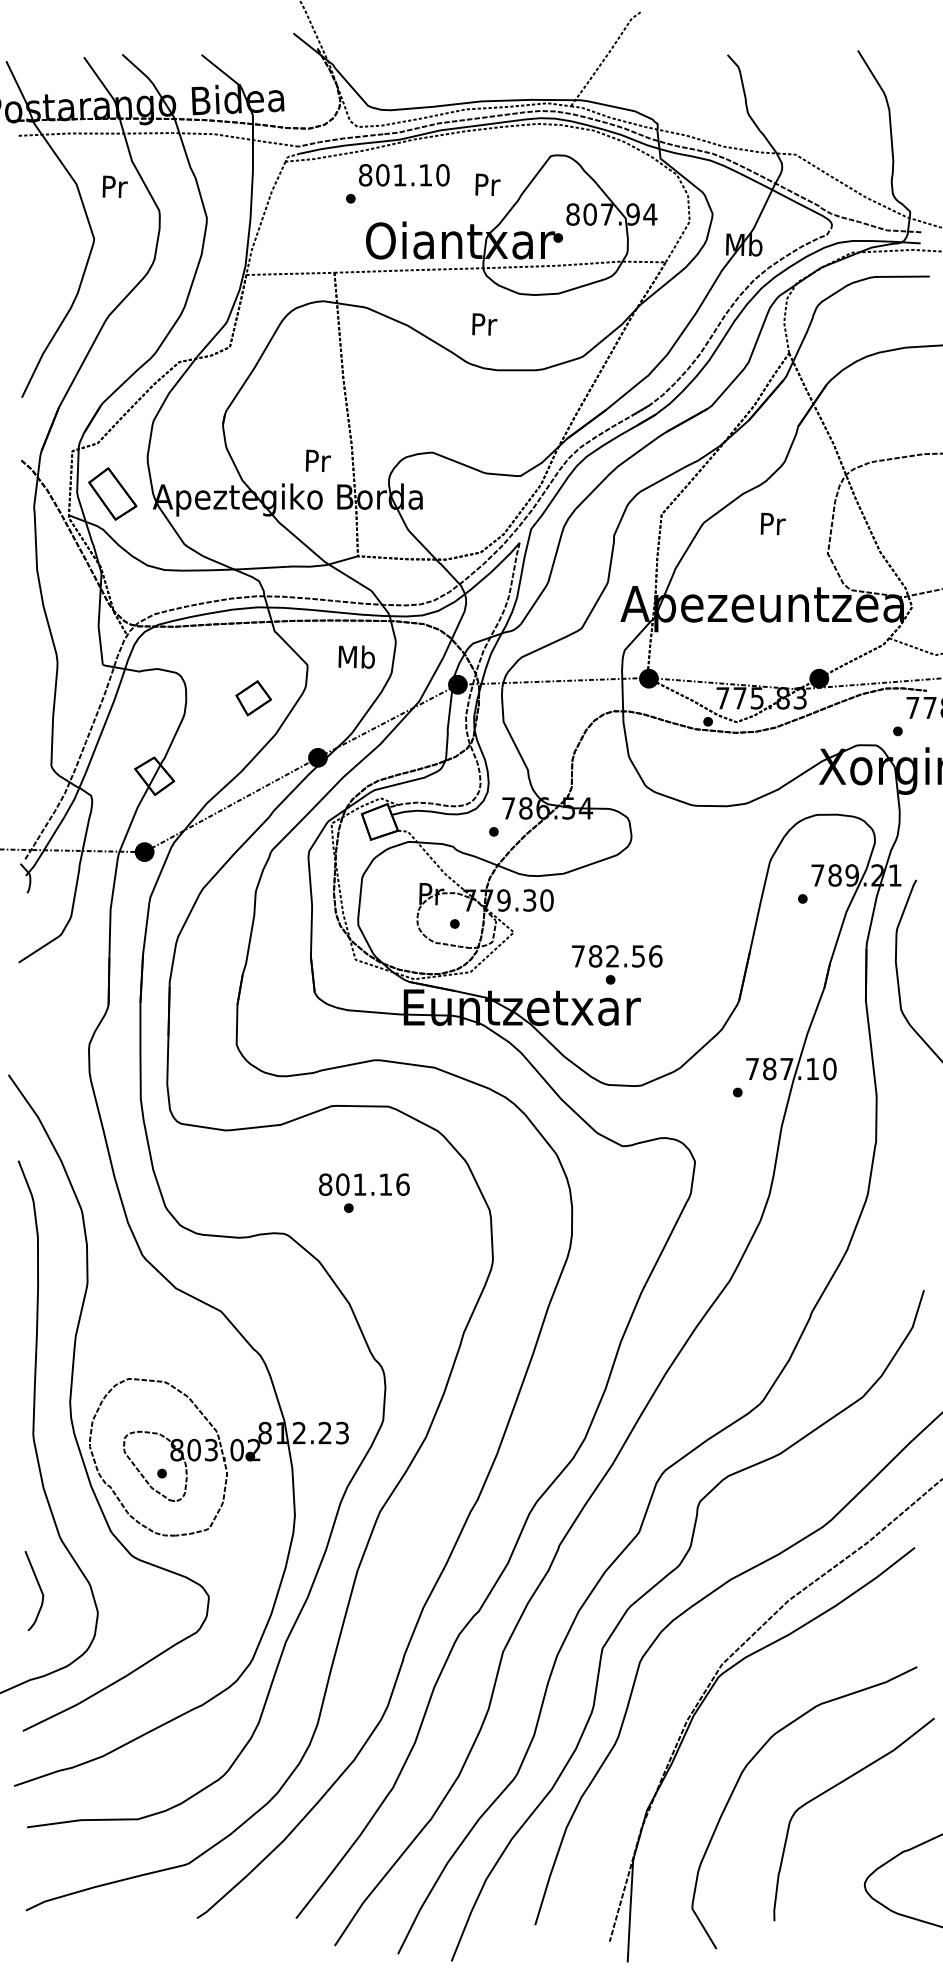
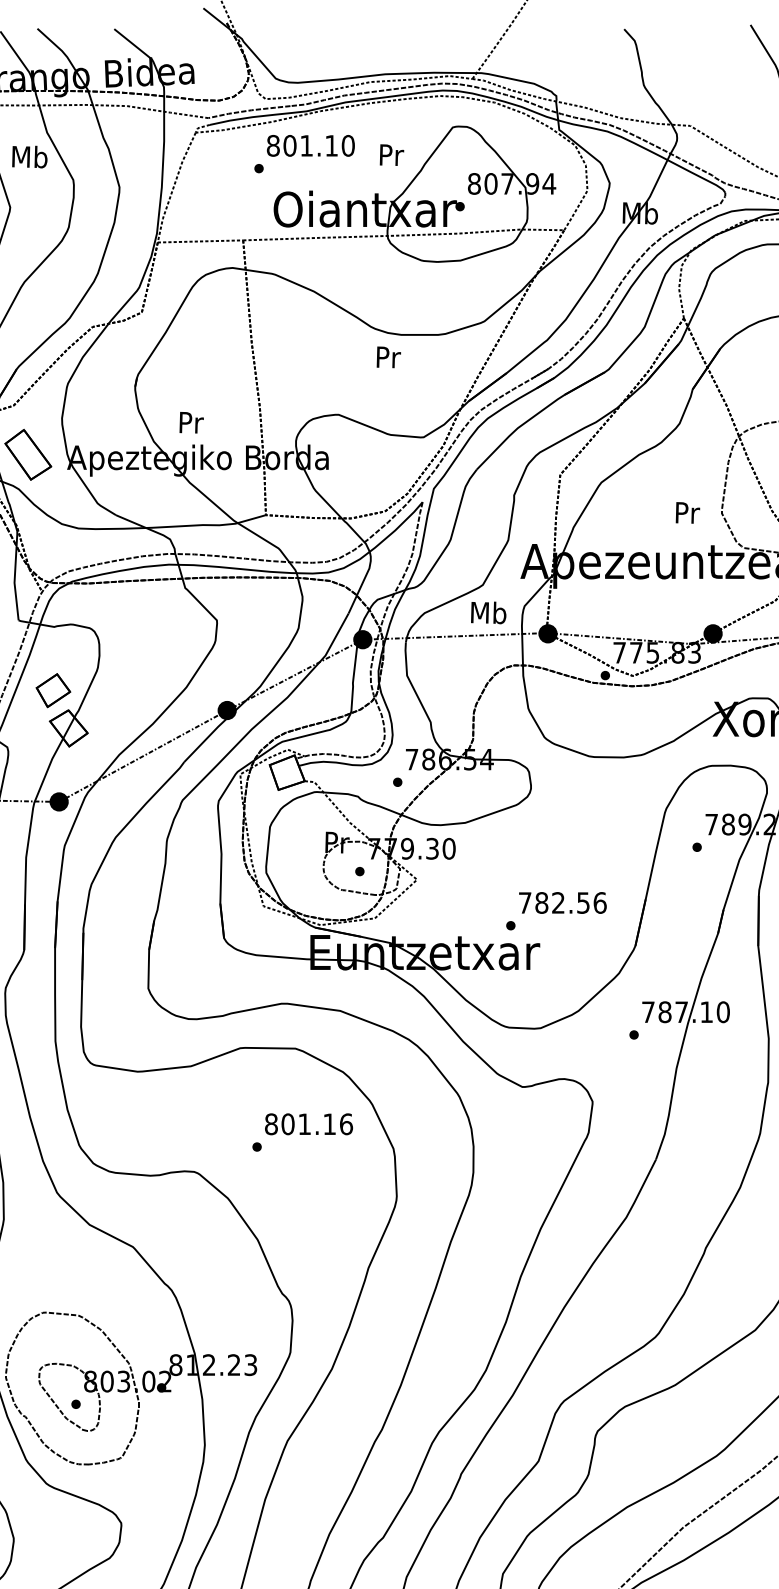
text: (114, 186) -> (29, 156), Pr -> Mb
text: (484, 324) -> (388, 357), moved
text: (317, 460) -> (190, 422), moved
text: (772, 523) -> (687, 512), moved
text: (356, 656) -> (488, 612), moved
part: (253, 698) -> (53, 690), moved
text: (617, 956) -> (563, 903), moved
text: (364, 1184) -> (309, 1124), moved

